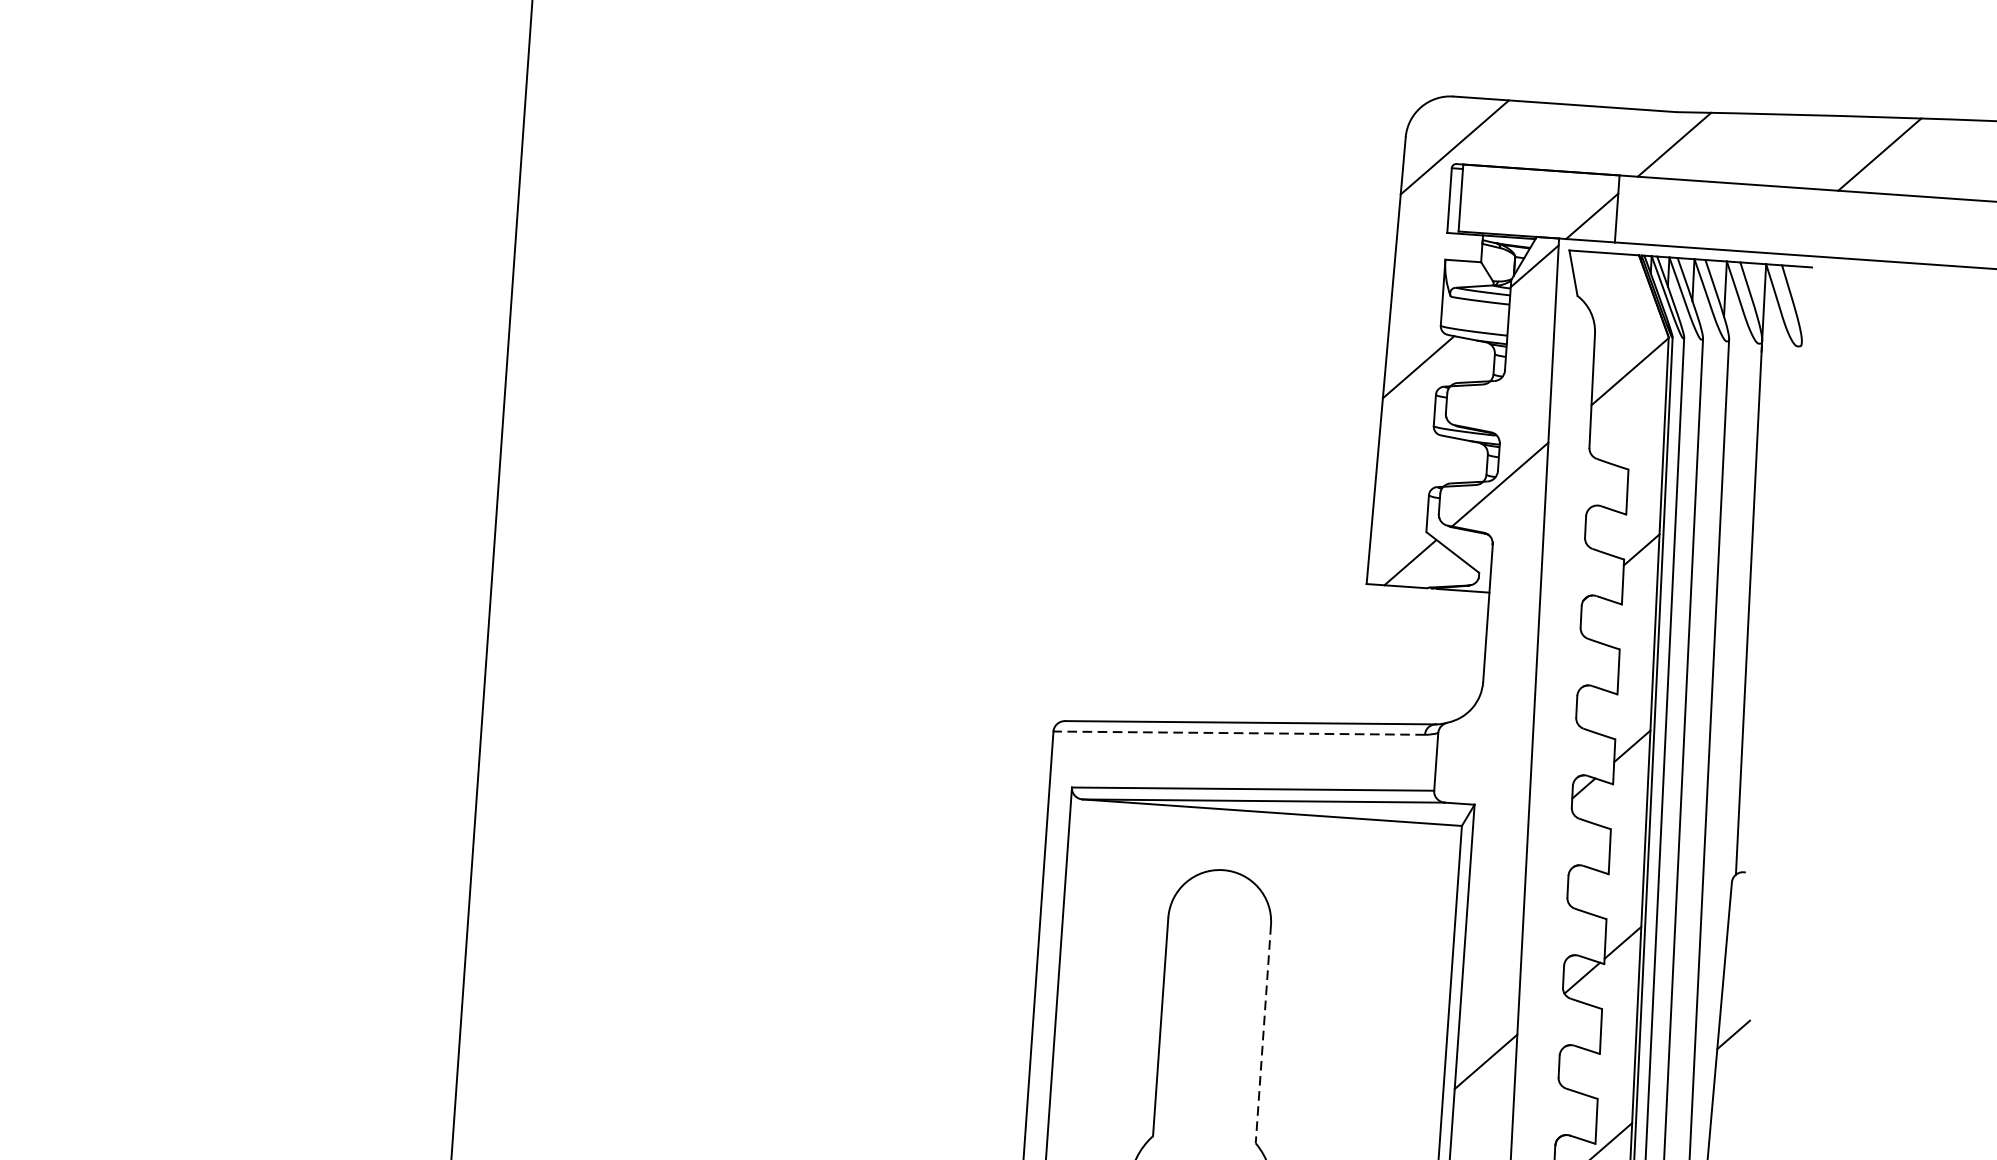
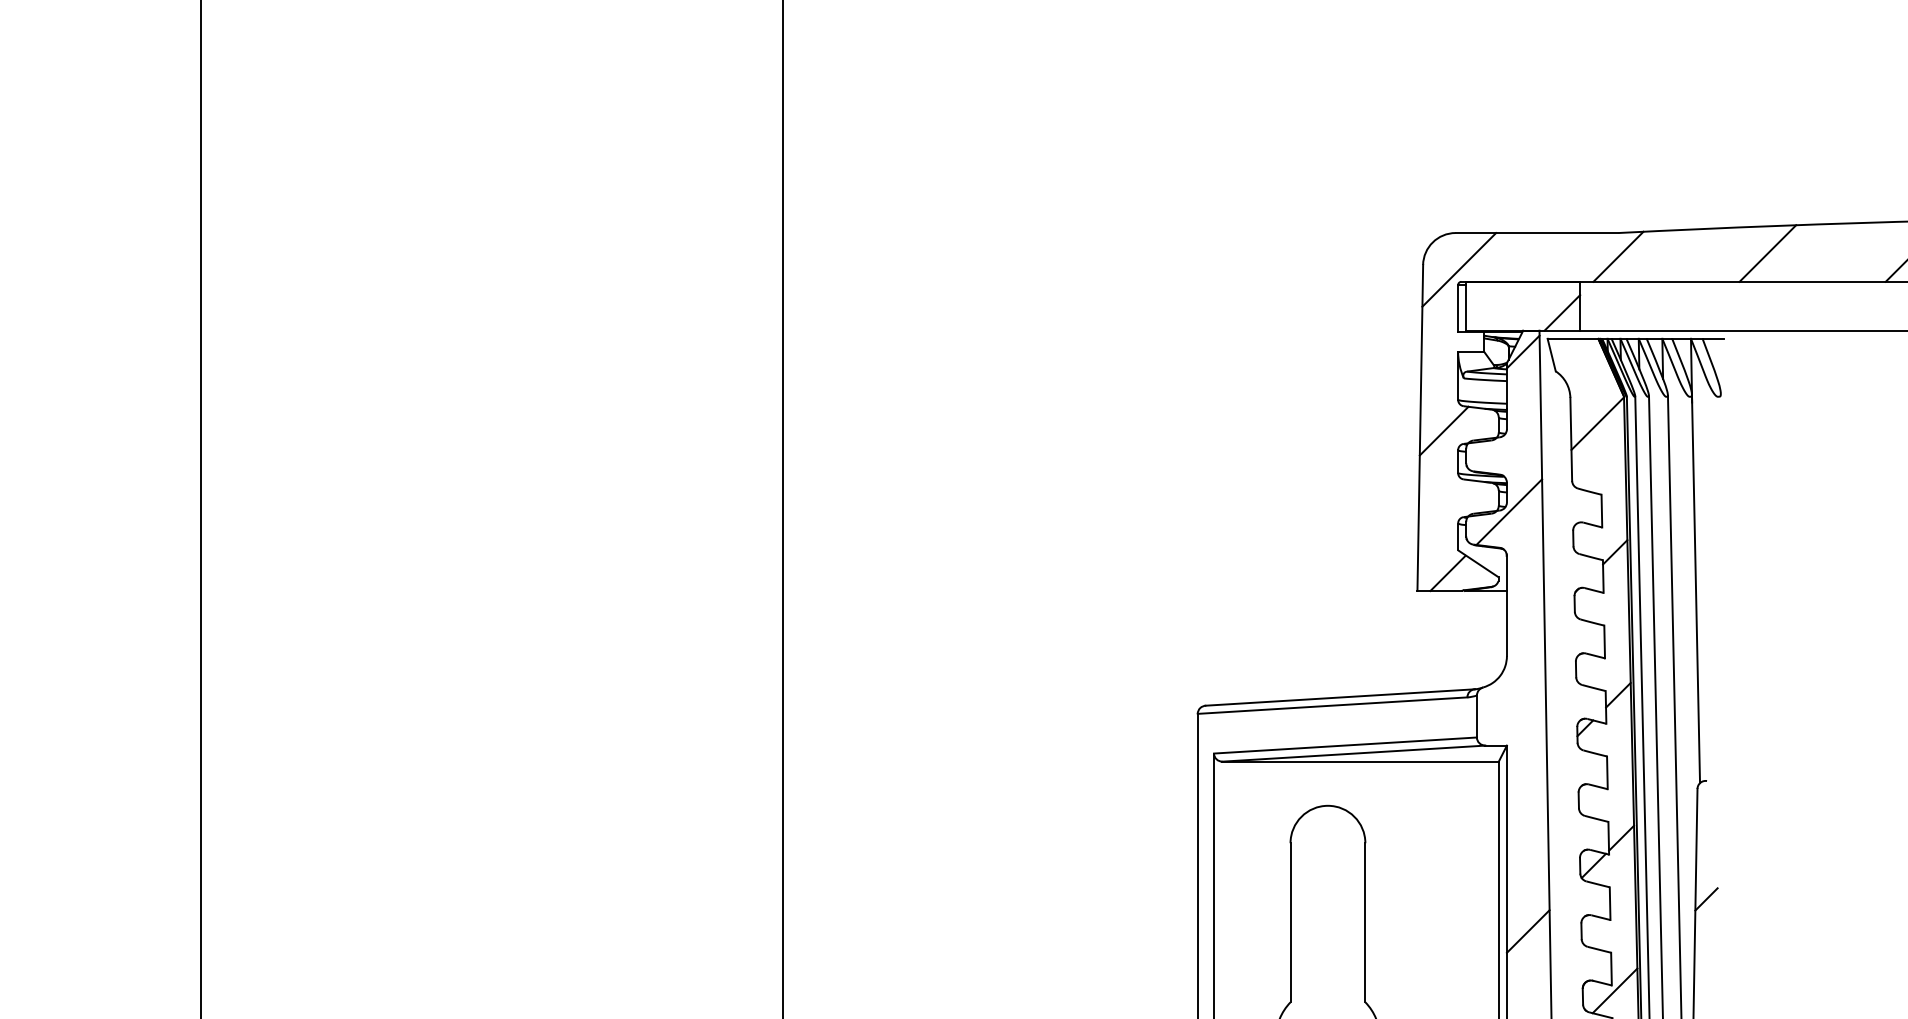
line: (1239, 732) -> (1332, 705), dashed -> solid
line: (1263, 1033) -> (1365, 922), dashed -> solid

